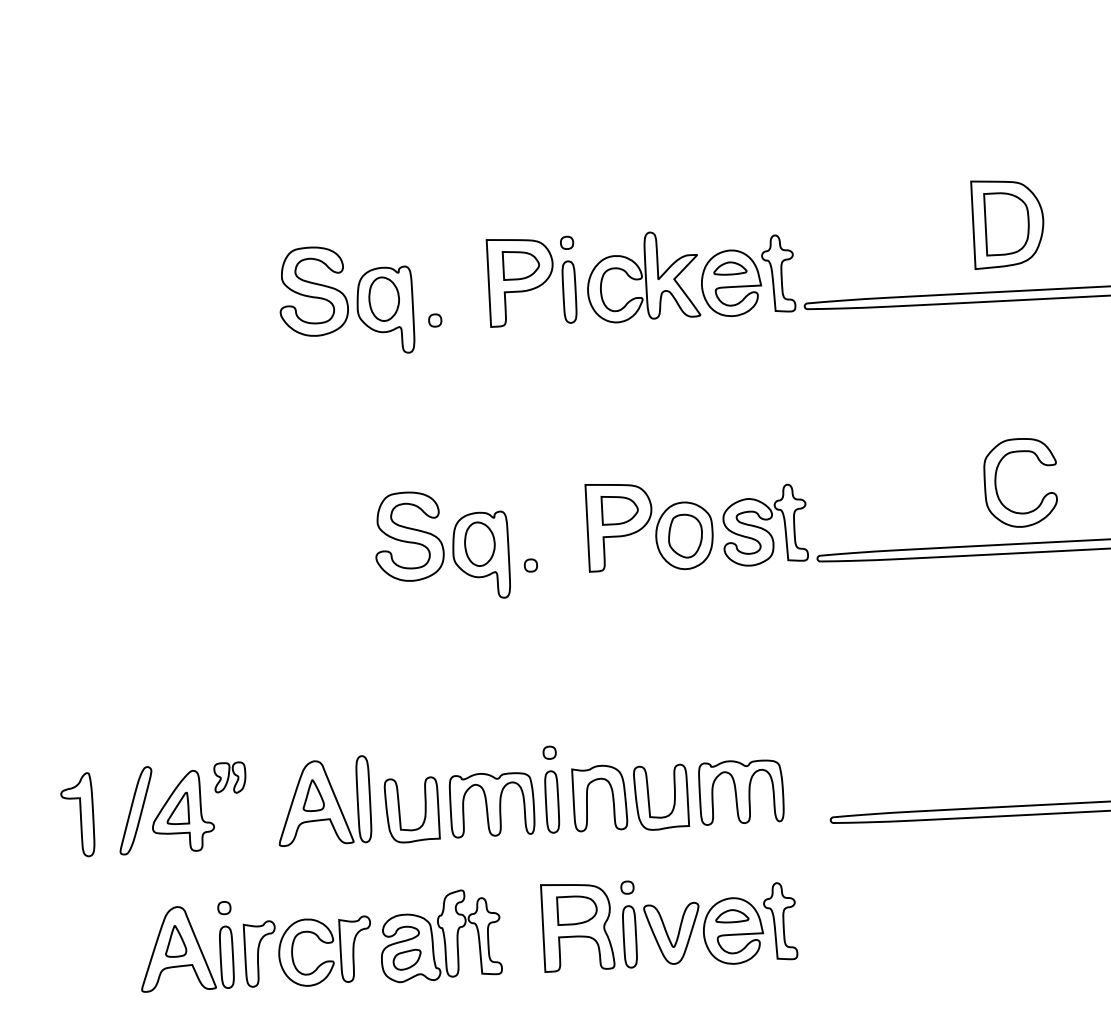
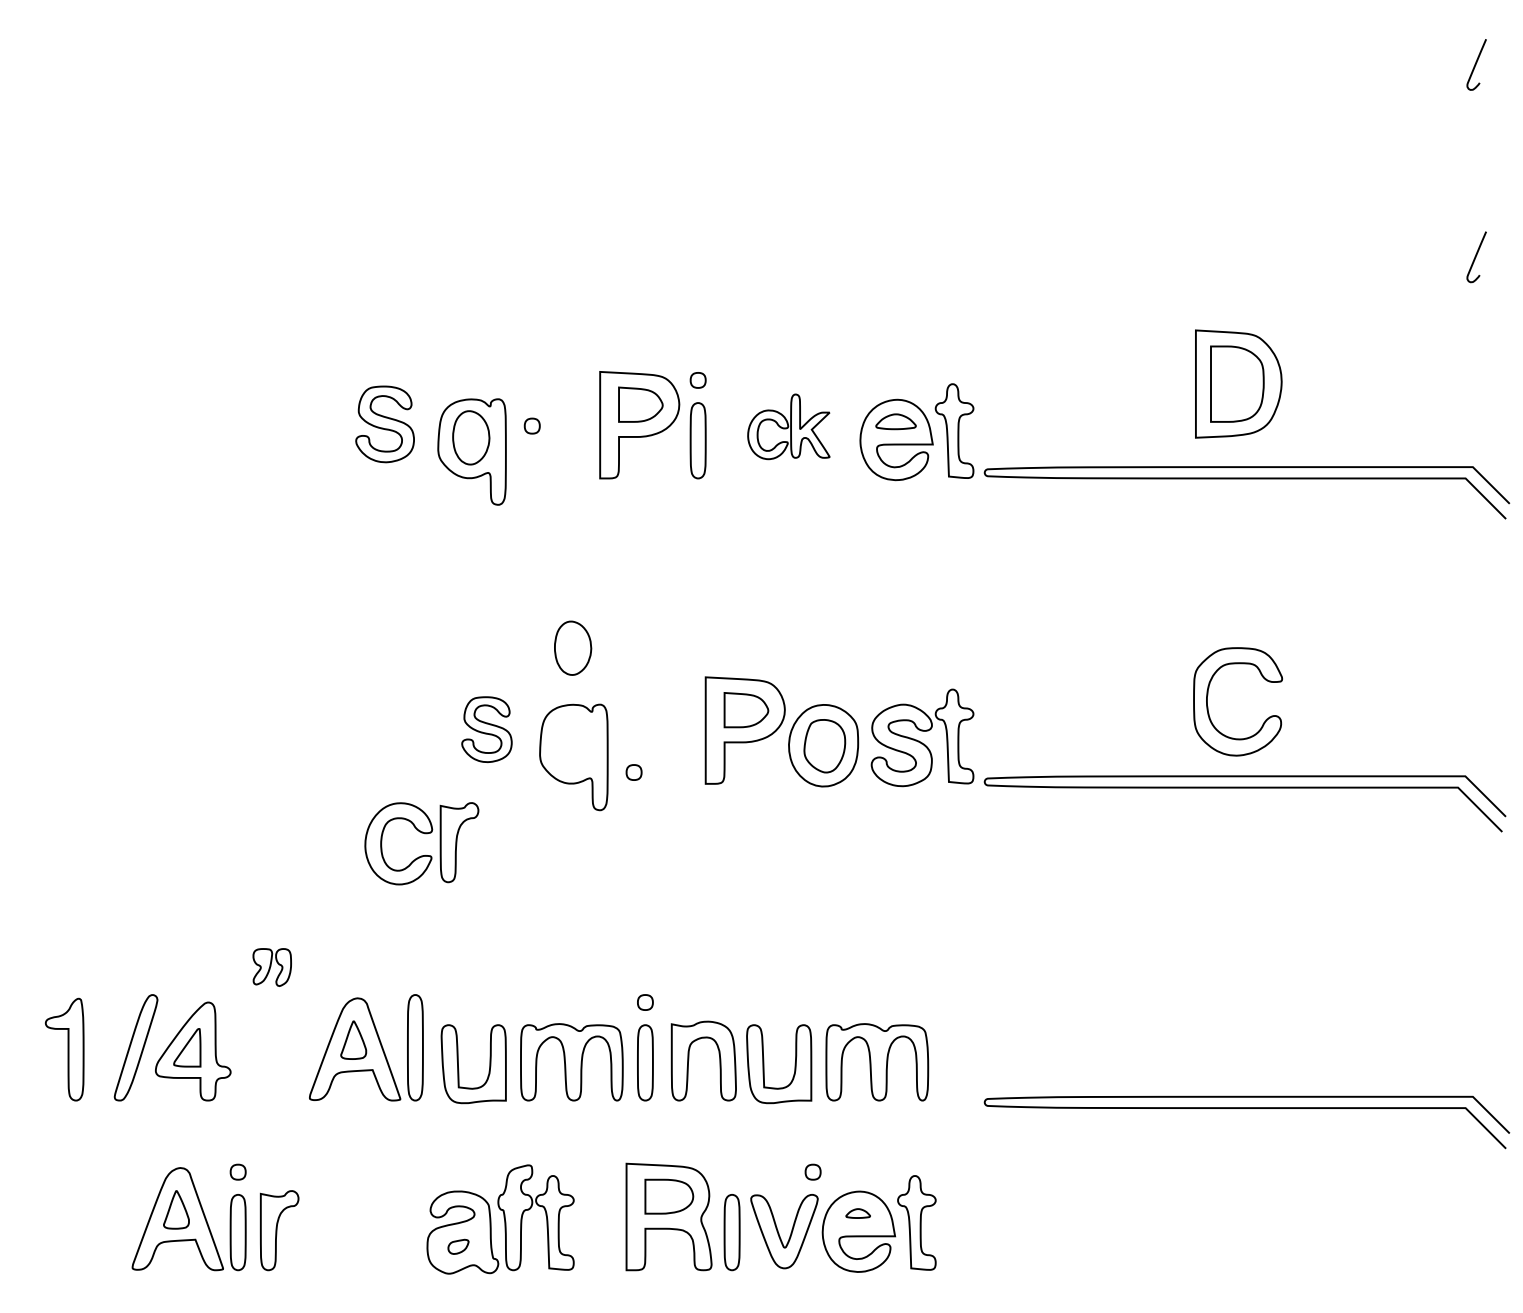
part: (642, 276) -> (788, 426), size x0.6
part: (312, 291) -> (384, 424), size x0.7
part: (434, 320) -> (531, 425), moved
part: (408, 536) -> (486, 729), size x0.6
part: (480, 543) -> (573, 647), moved
part: (229, 777) -> (271, 967), moved
part: (626, 887) -> (812, 1171), moved
part: (731, 916) -> (857, 1213), size x0.6
part: (327, 943) -> (425, 834), moved
part: (407, 959) -> (458, 1246), size x0.6

